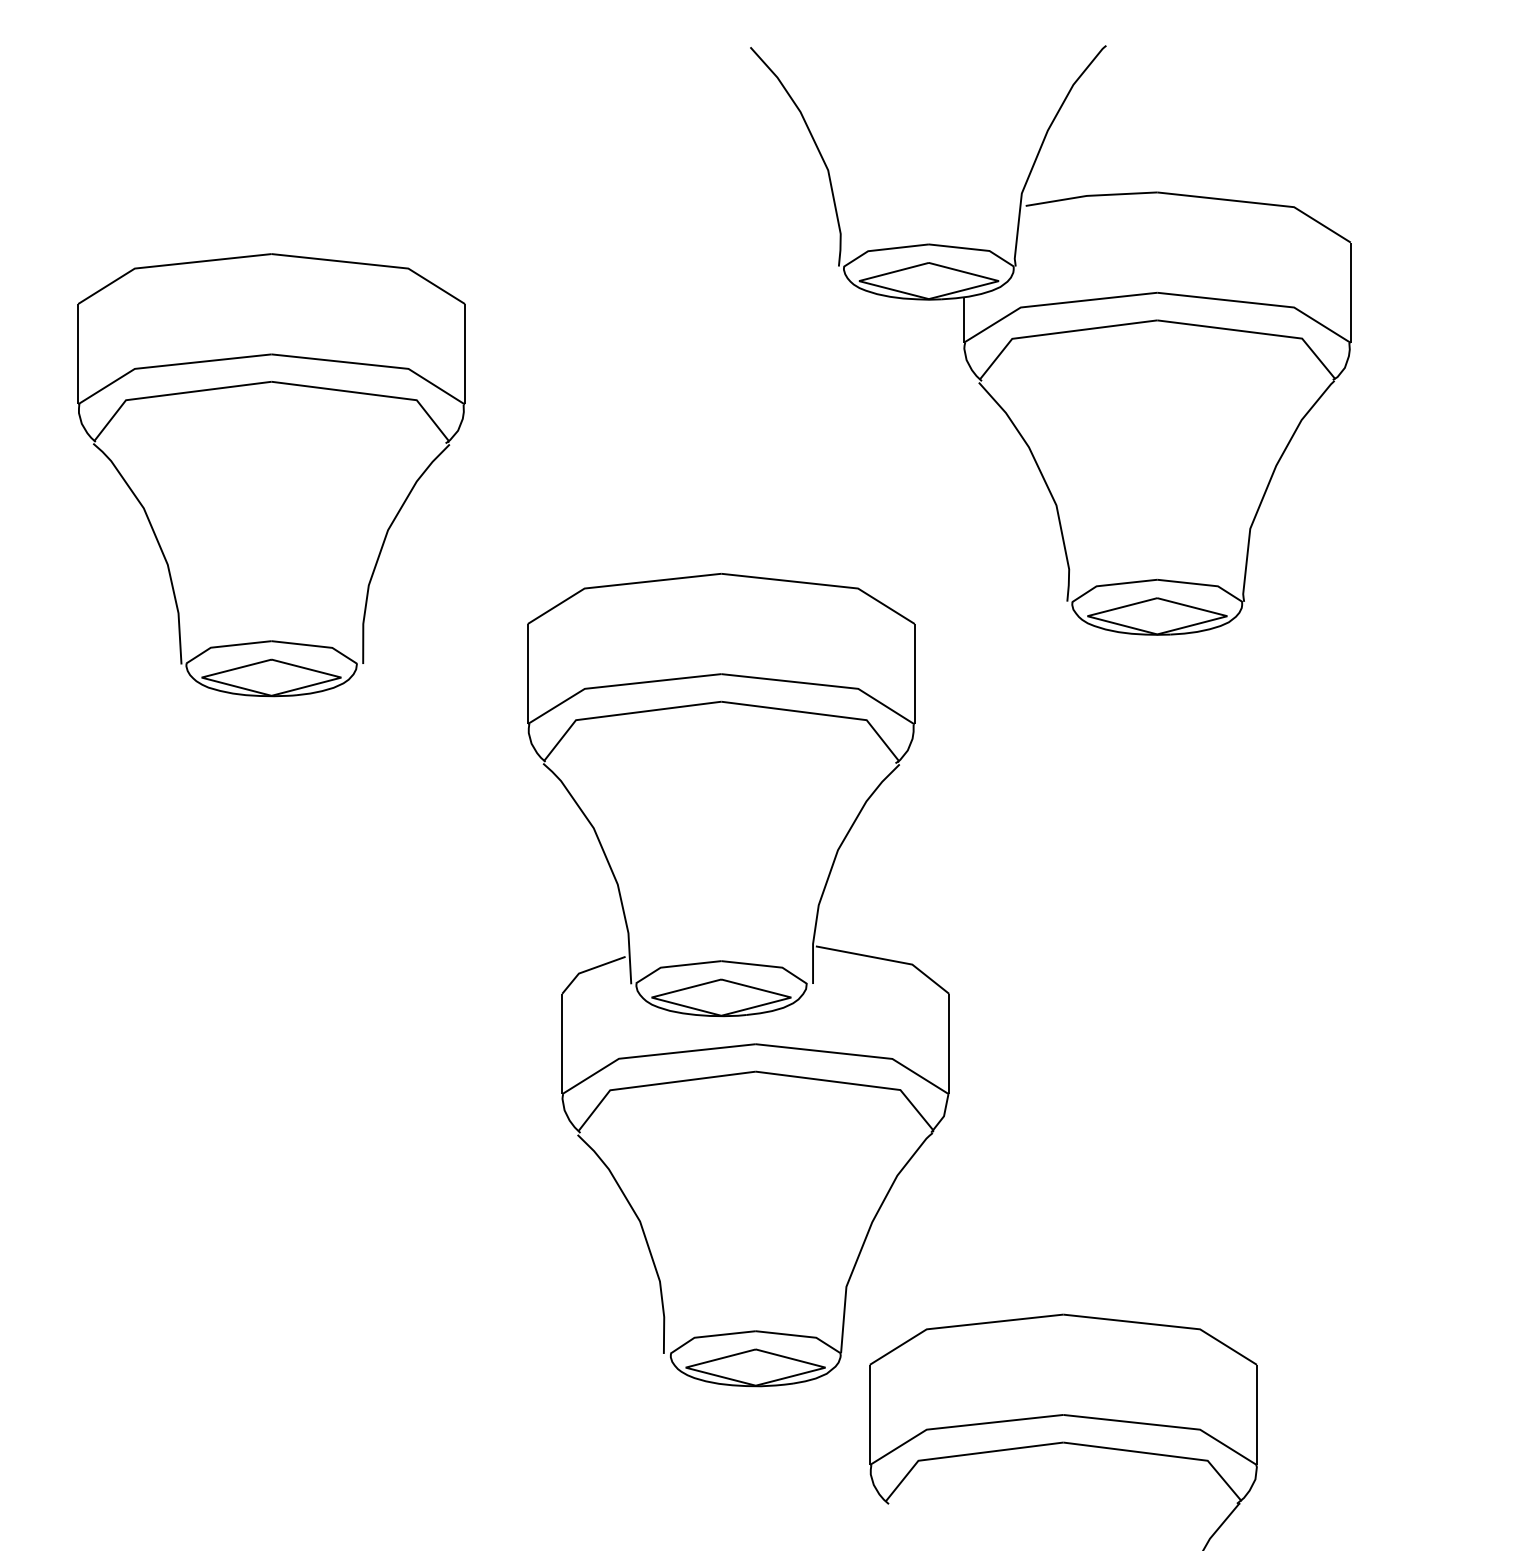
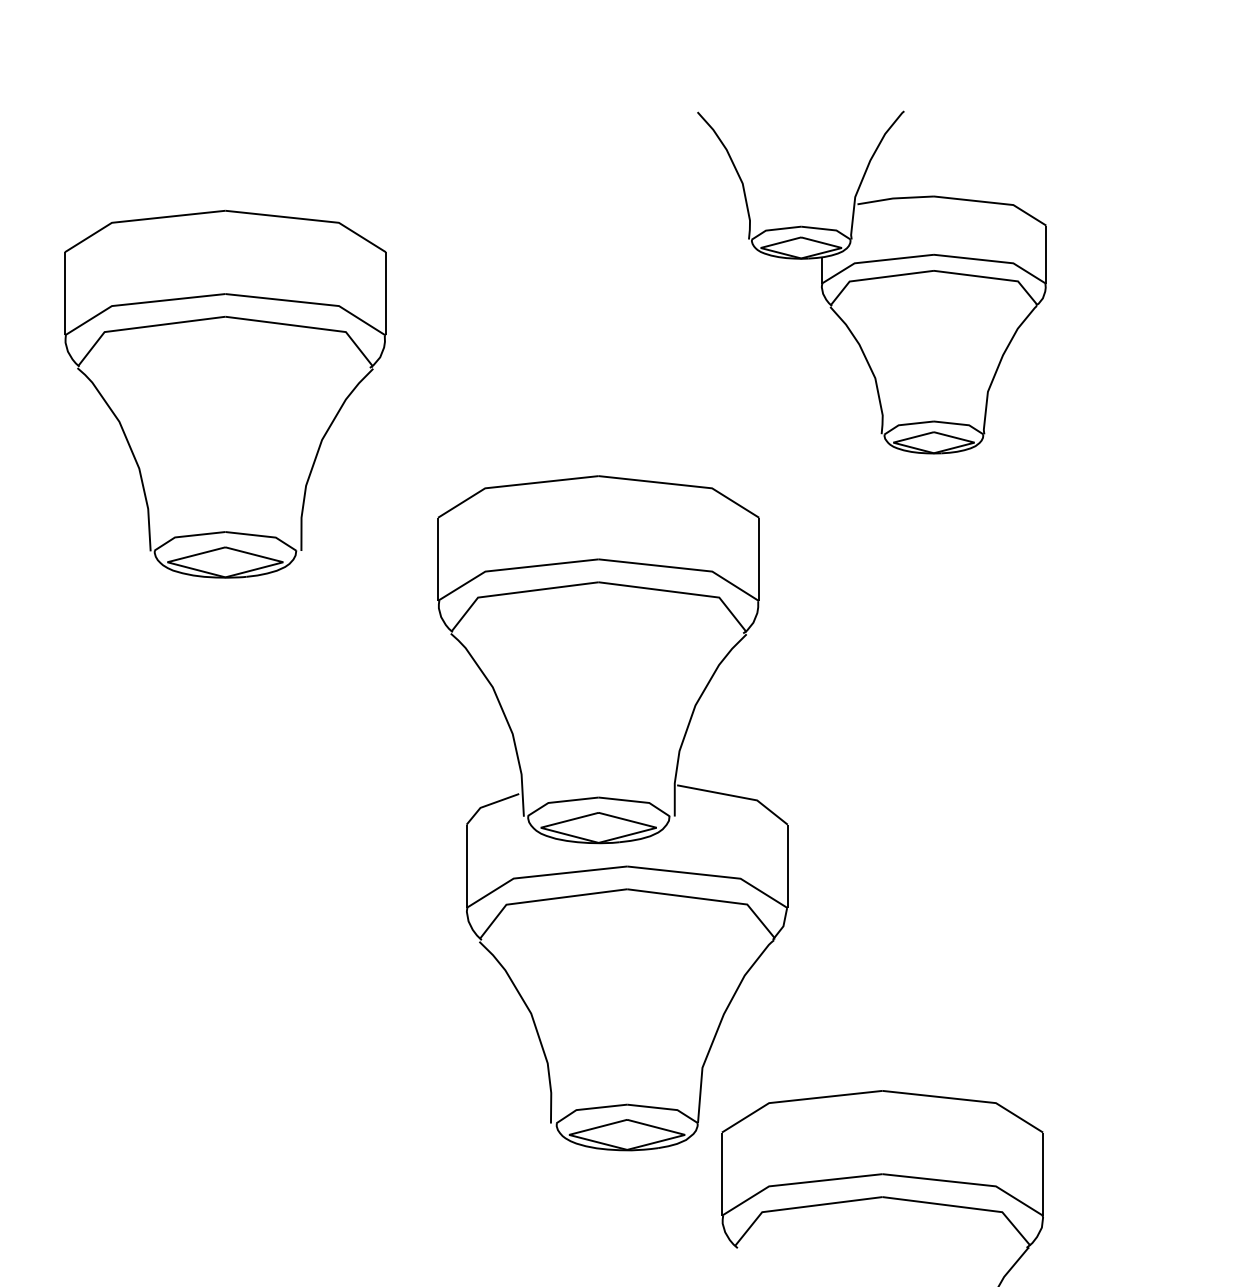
part: (1050, 340) -> (871, 282), size x0.7

